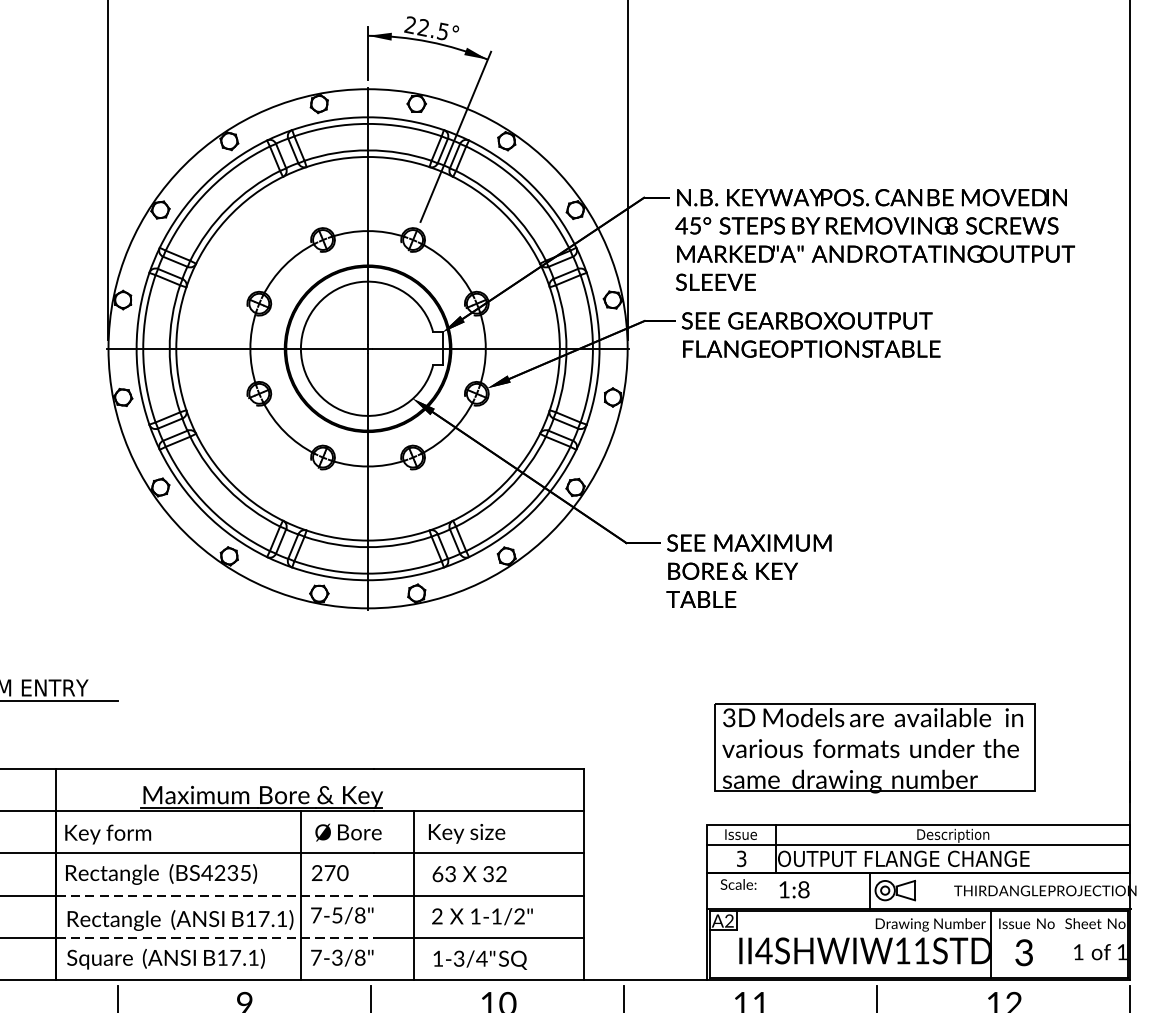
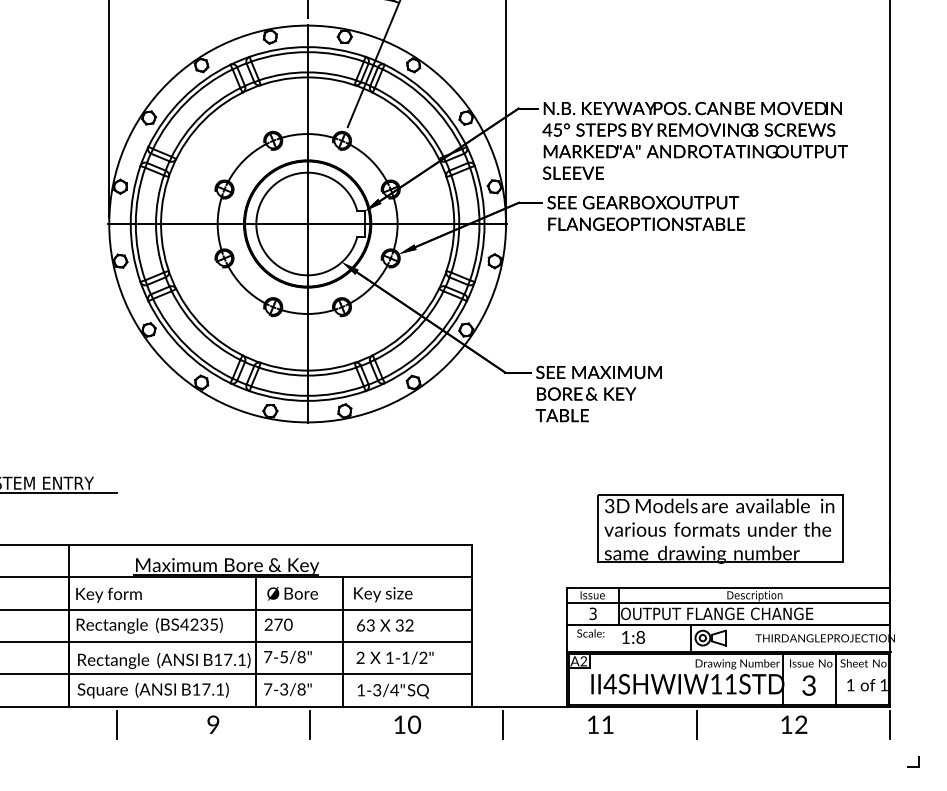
part: (874, 747) -> (720, 528), moved
line: (216, 895) -> (191, 641), dashed -> solid
line: (216, 938) -> (191, 674), dashed -> solid
line: (1058, 944) -> (835, 679), added

